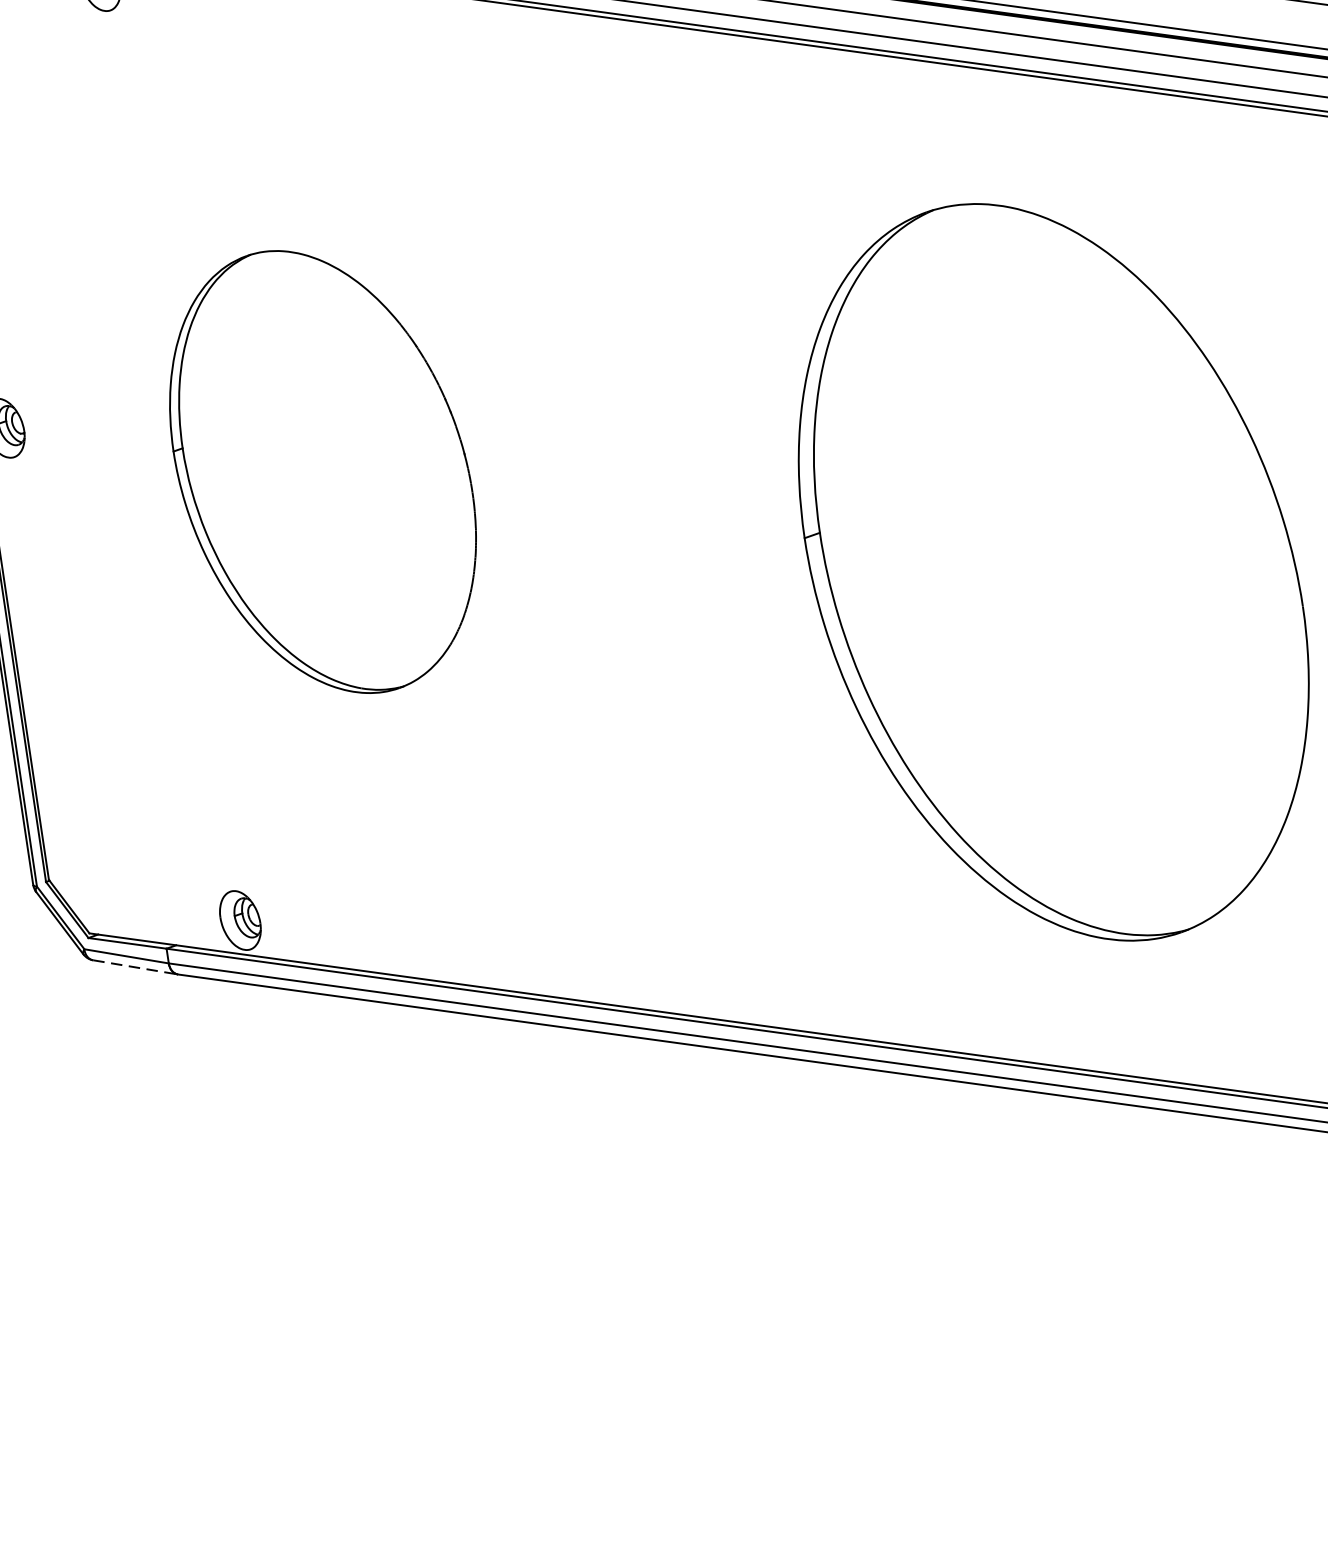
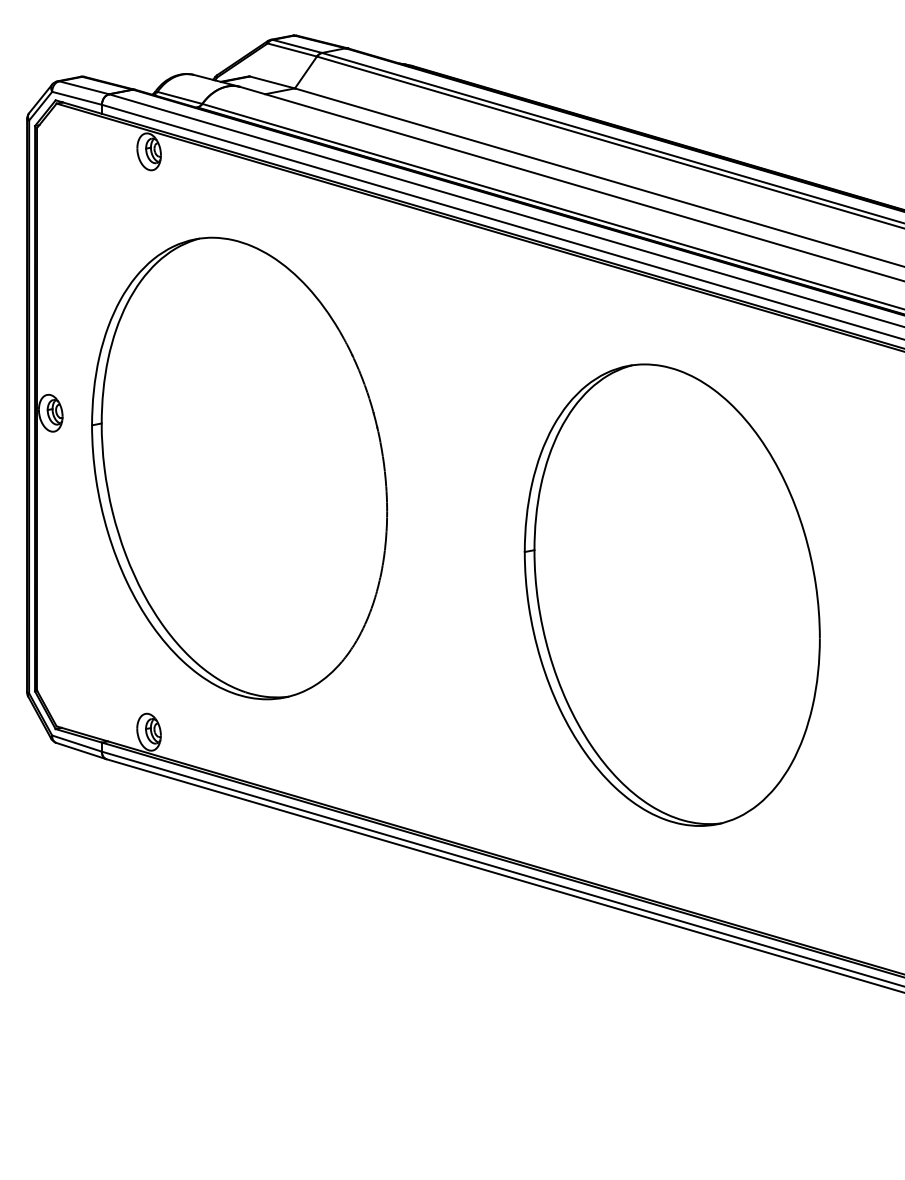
part: (322, 472) -> (239, 468), size x1.67
line: (135, 968) -> (81, 751), dashed -> solid

